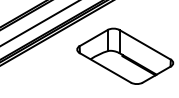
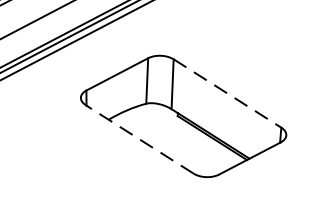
line: (145, 44) -> (228, 92), solid -> dashed
line: (105, 67) -> (140, 138), solid -> dashed

